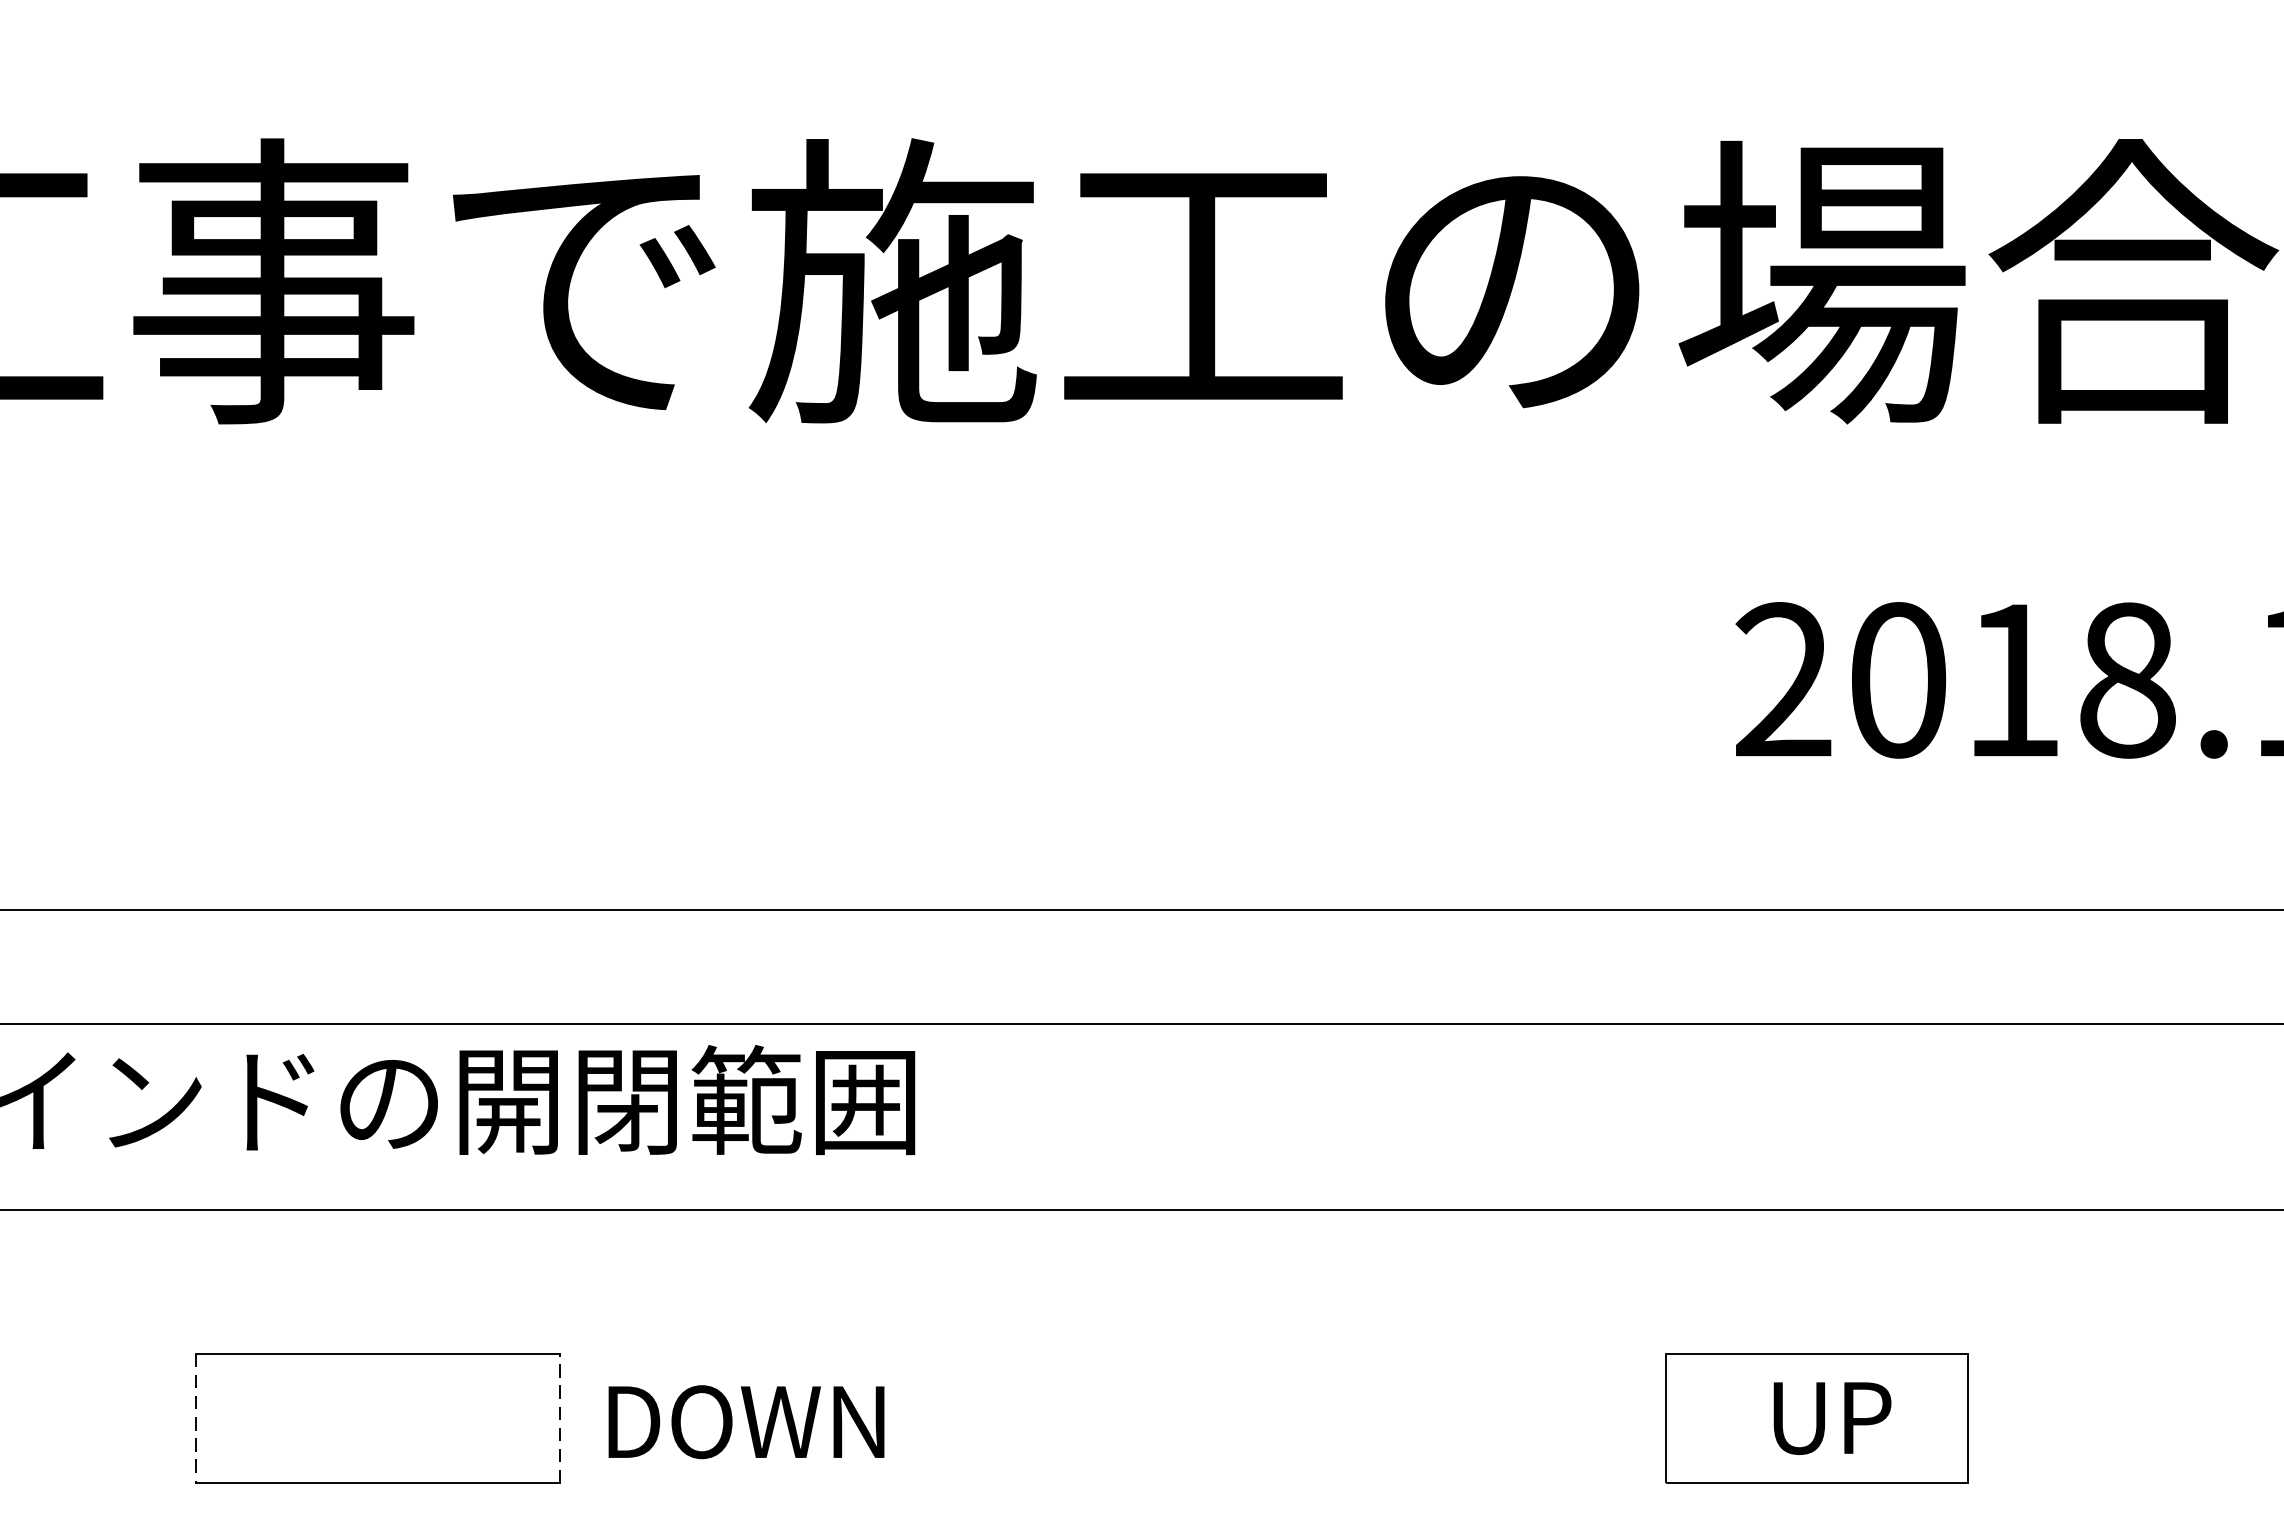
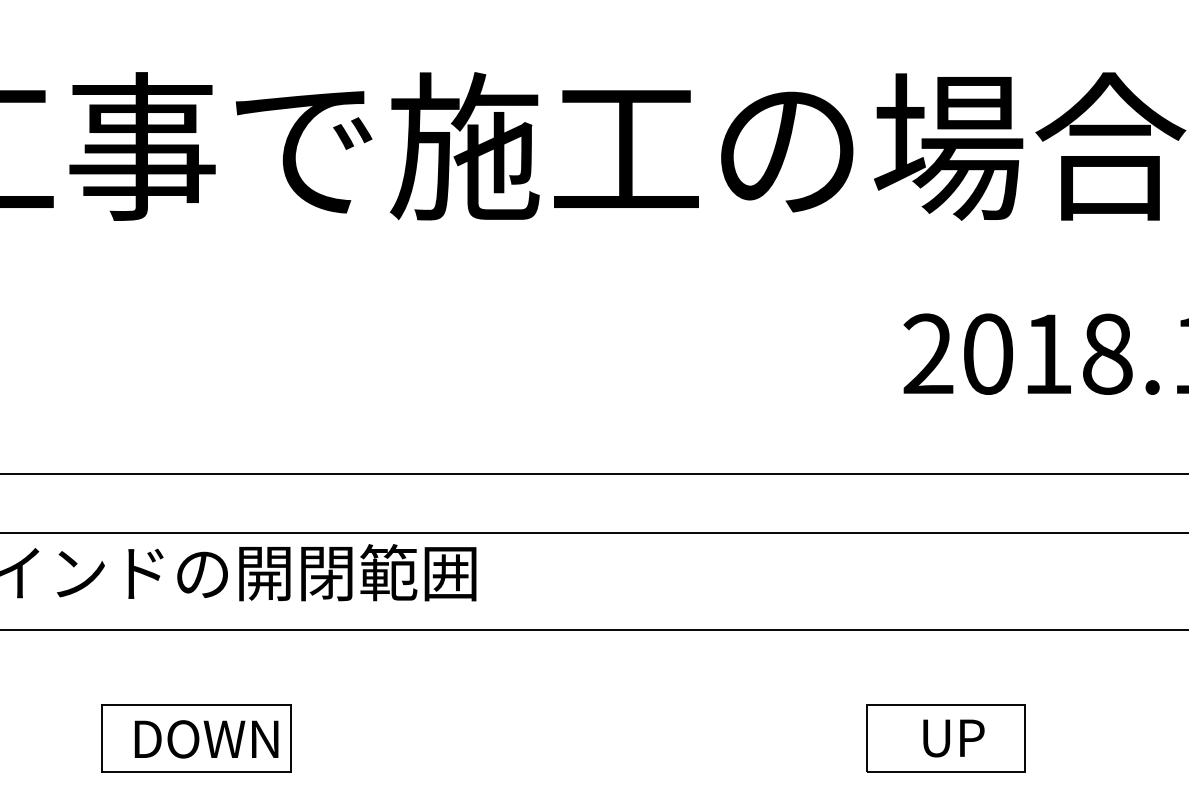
line: (196, 1418) -> (102, 738), dashed -> solid
line: (559, 1418) -> (291, 738), dashed -> solid
text: (746, 1422) -> (206, 739), moved

